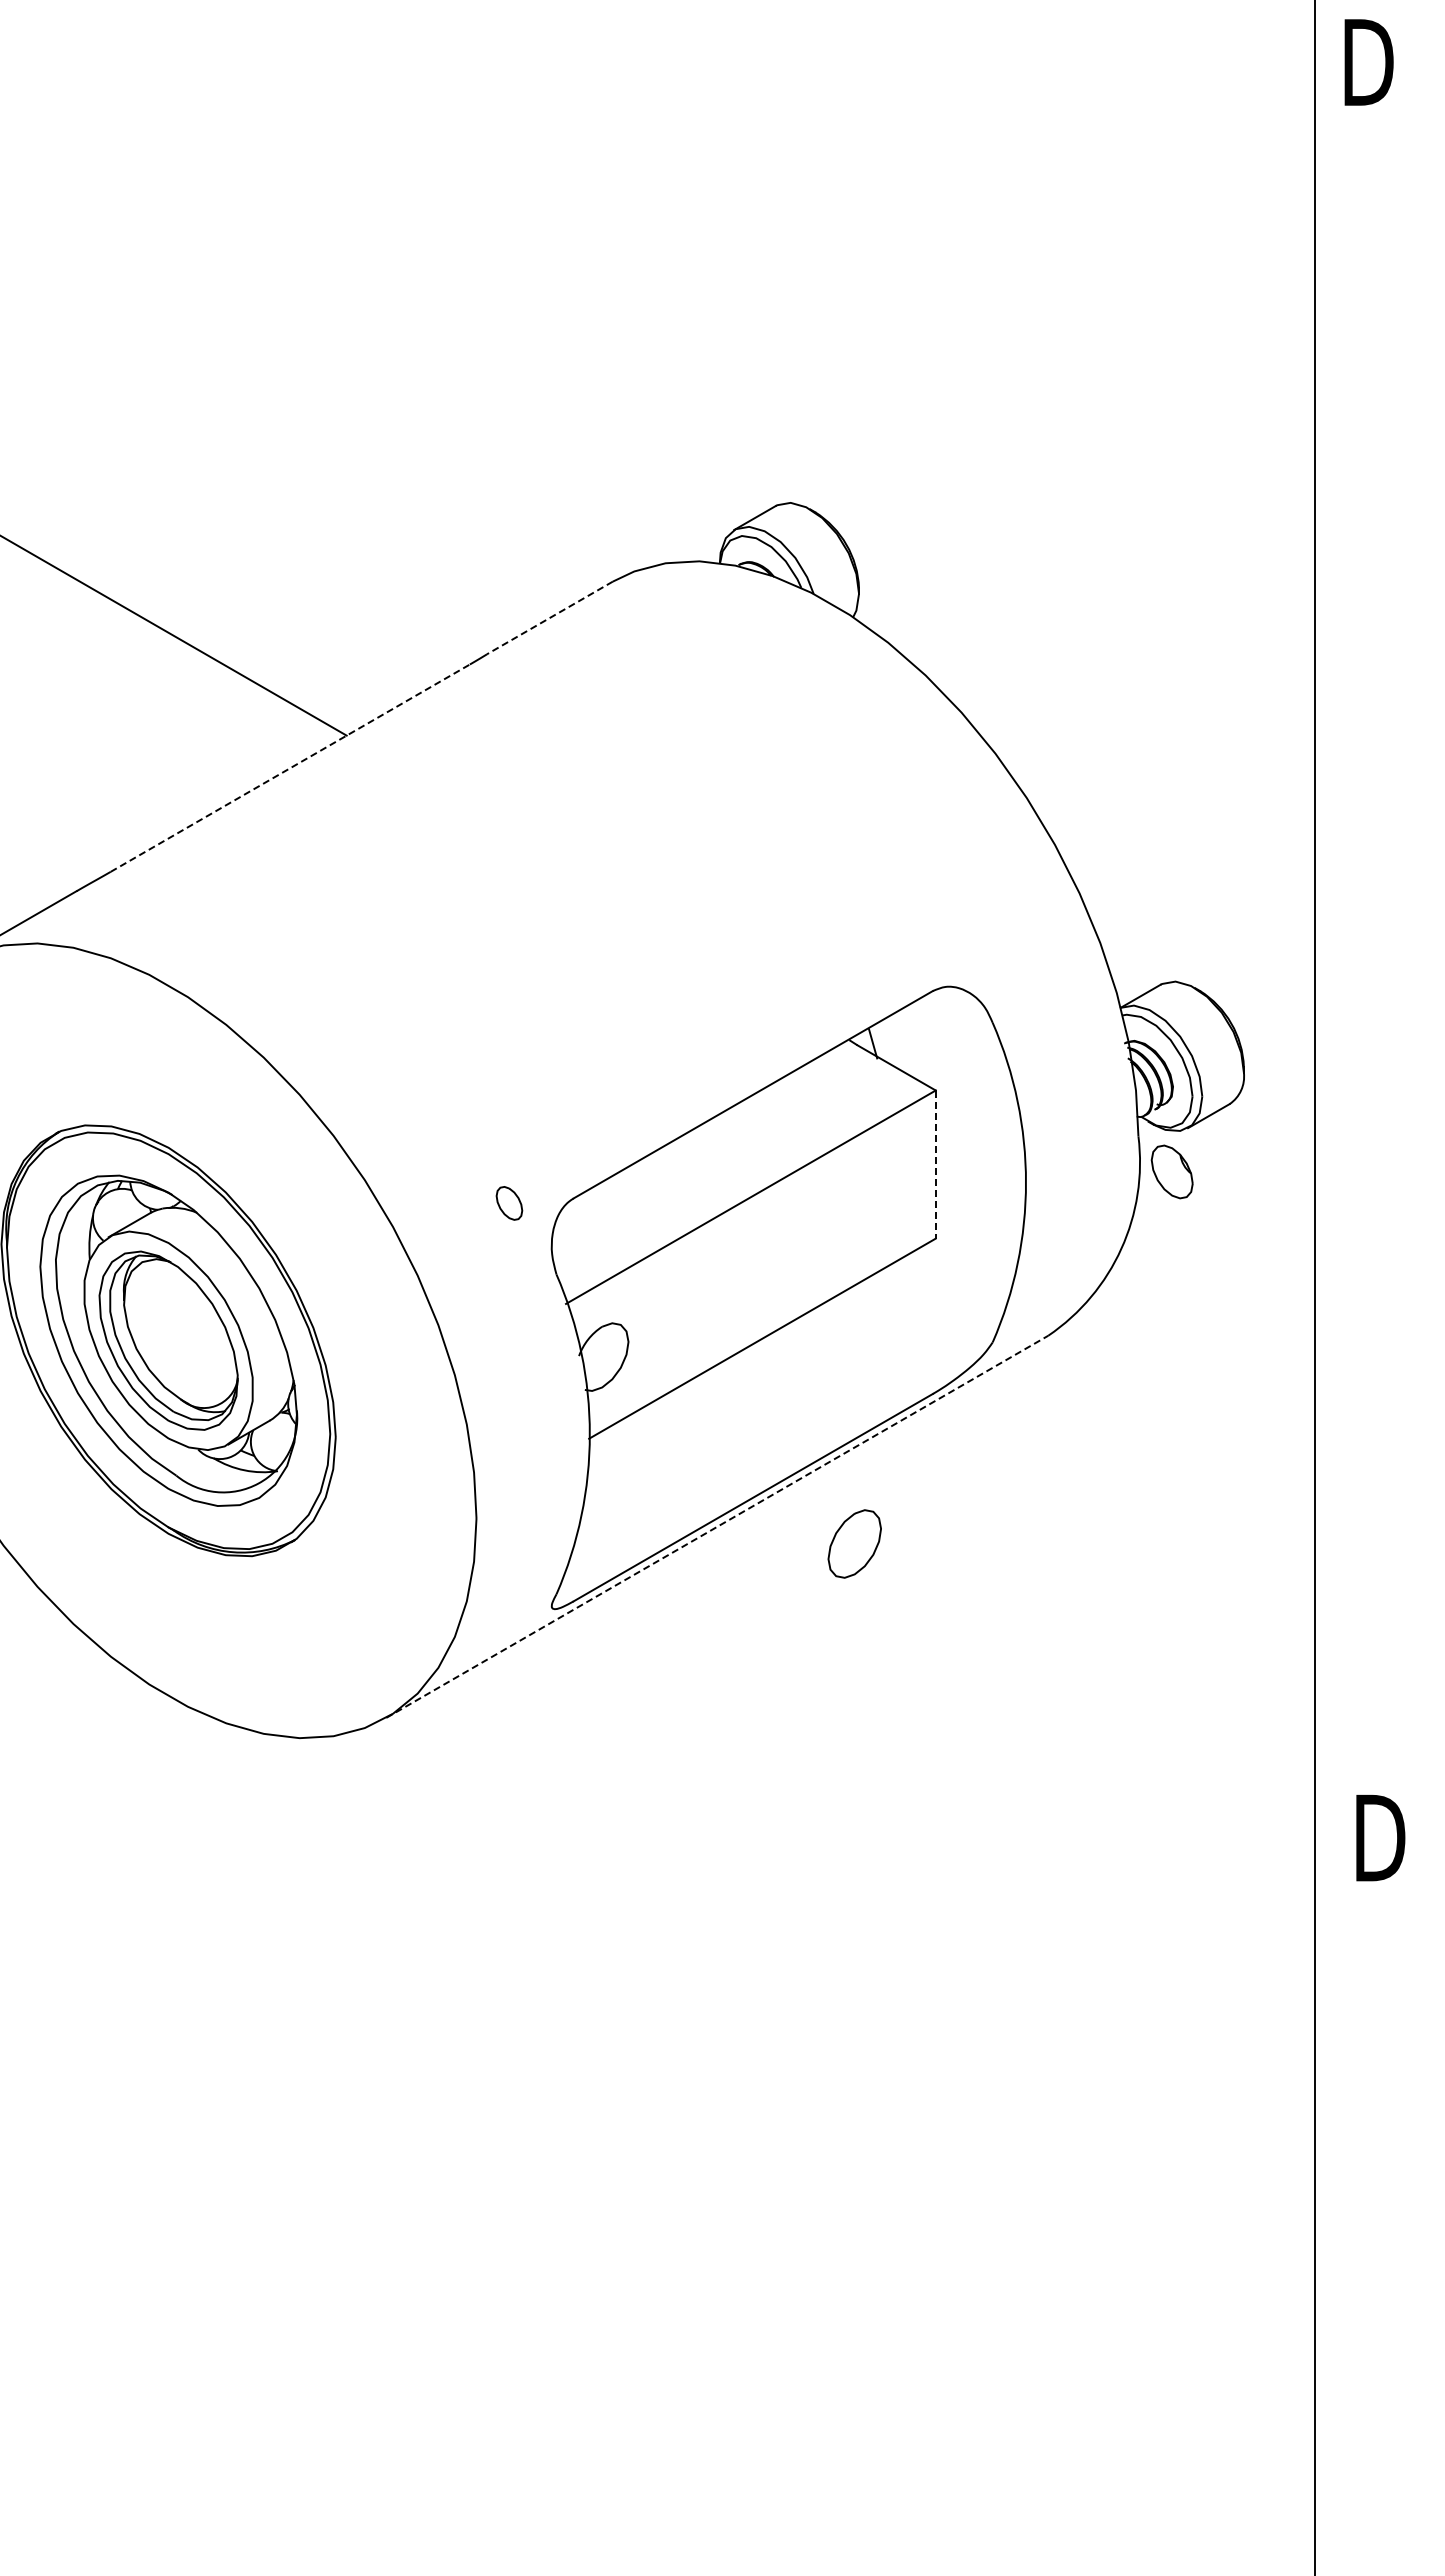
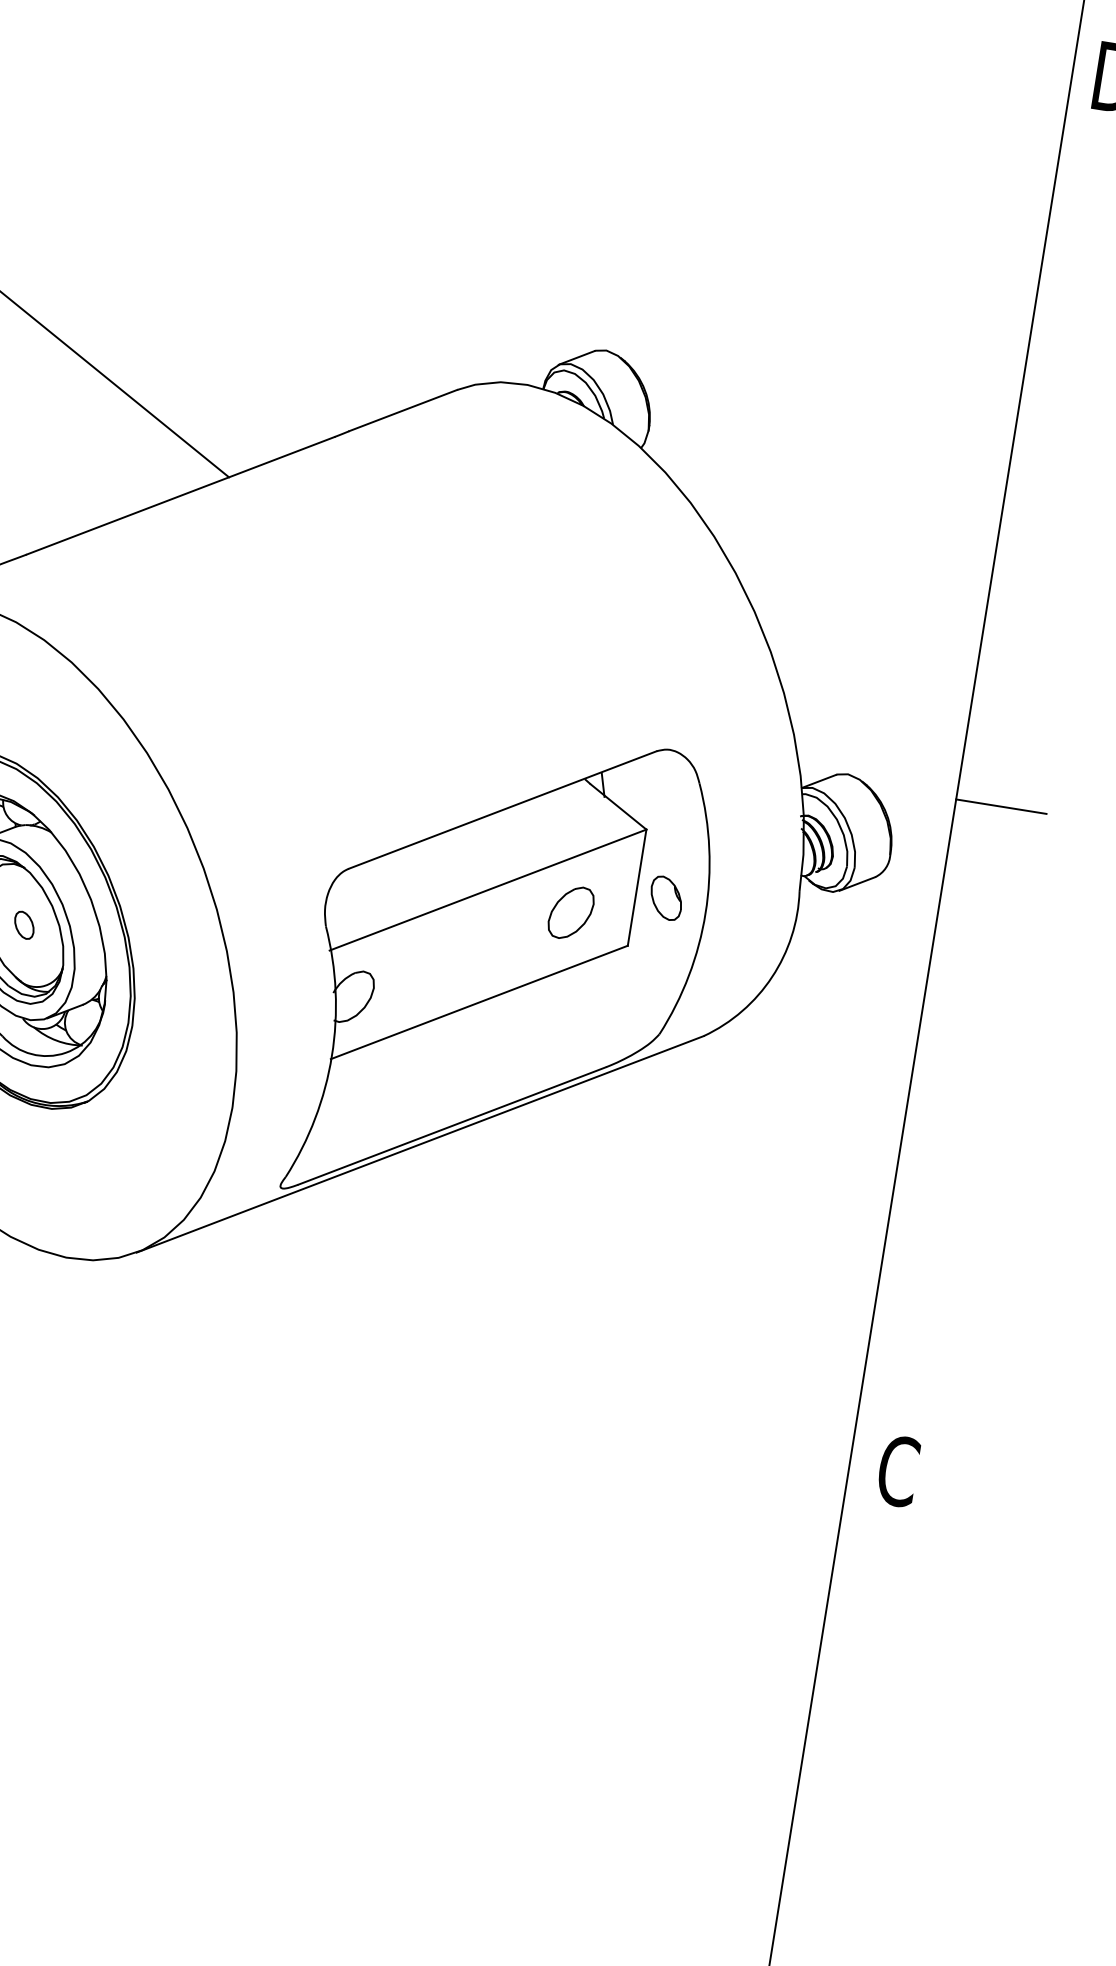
line: (549, 617) -> (402, 410), dashed -> solid
line: (290, 767) -> (180, 495), dashed -> solid
line: (1372, 991) -> (1001, 806), added
line: (935, 1165) -> (636, 888), dashed -> solid
part: (1171, 1171) -> (665, 897), moved
part: (509, 1203) -> (24, 925), moved
line: (717, 1526) -> (420, 1144), dashed -> solid
part: (854, 1543) -> (571, 912), moved
text: (1379, 1837) -> (900, 1471), D -> C

